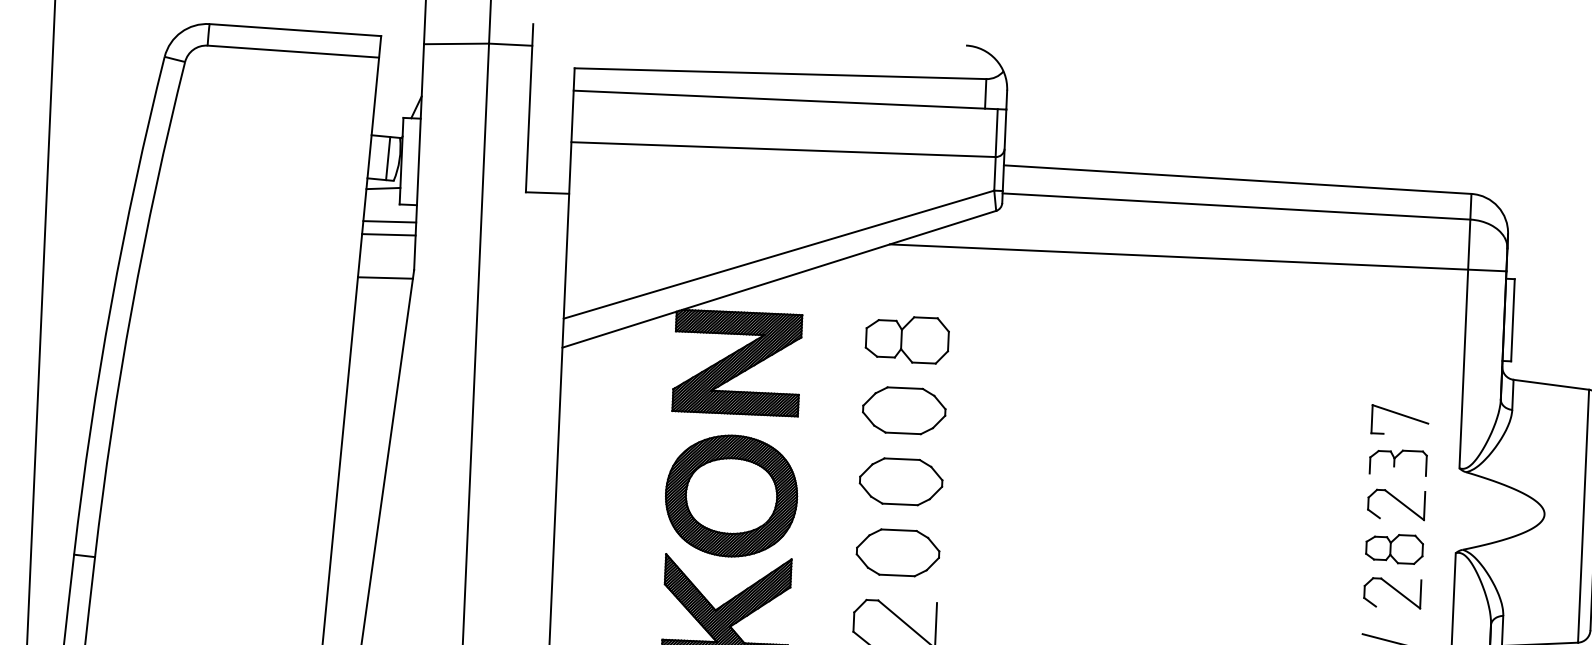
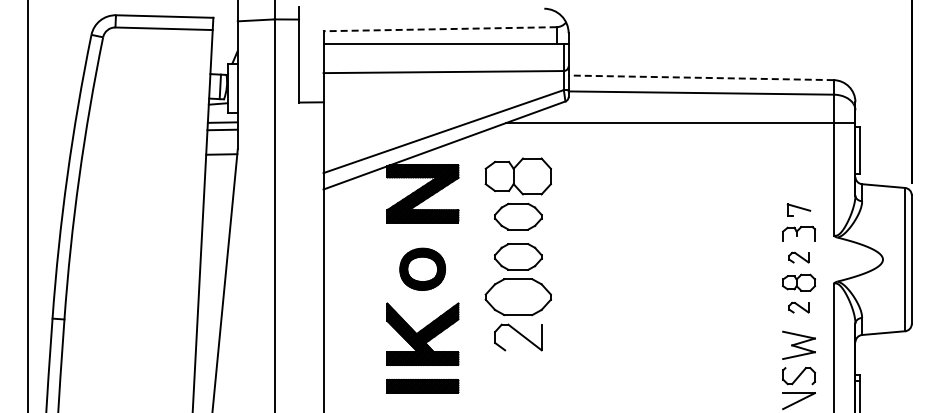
line: (781, 74) -> (440, 29), solid -> dashed
line: (1238, 179) -> (701, 77), solid -> dashed
part: (907, 339) -> (518, 176), size x1.4
part: (1399, 419) -> (798, 209), size x0.7
part: (730, 496) -> (422, 269), size x0.6
part: (1395, 504) -> (798, 257), size x0.6
part: (898, 553) -> (518, 297), size x1.4
part: (1391, 592) -> (798, 307), size x0.6

